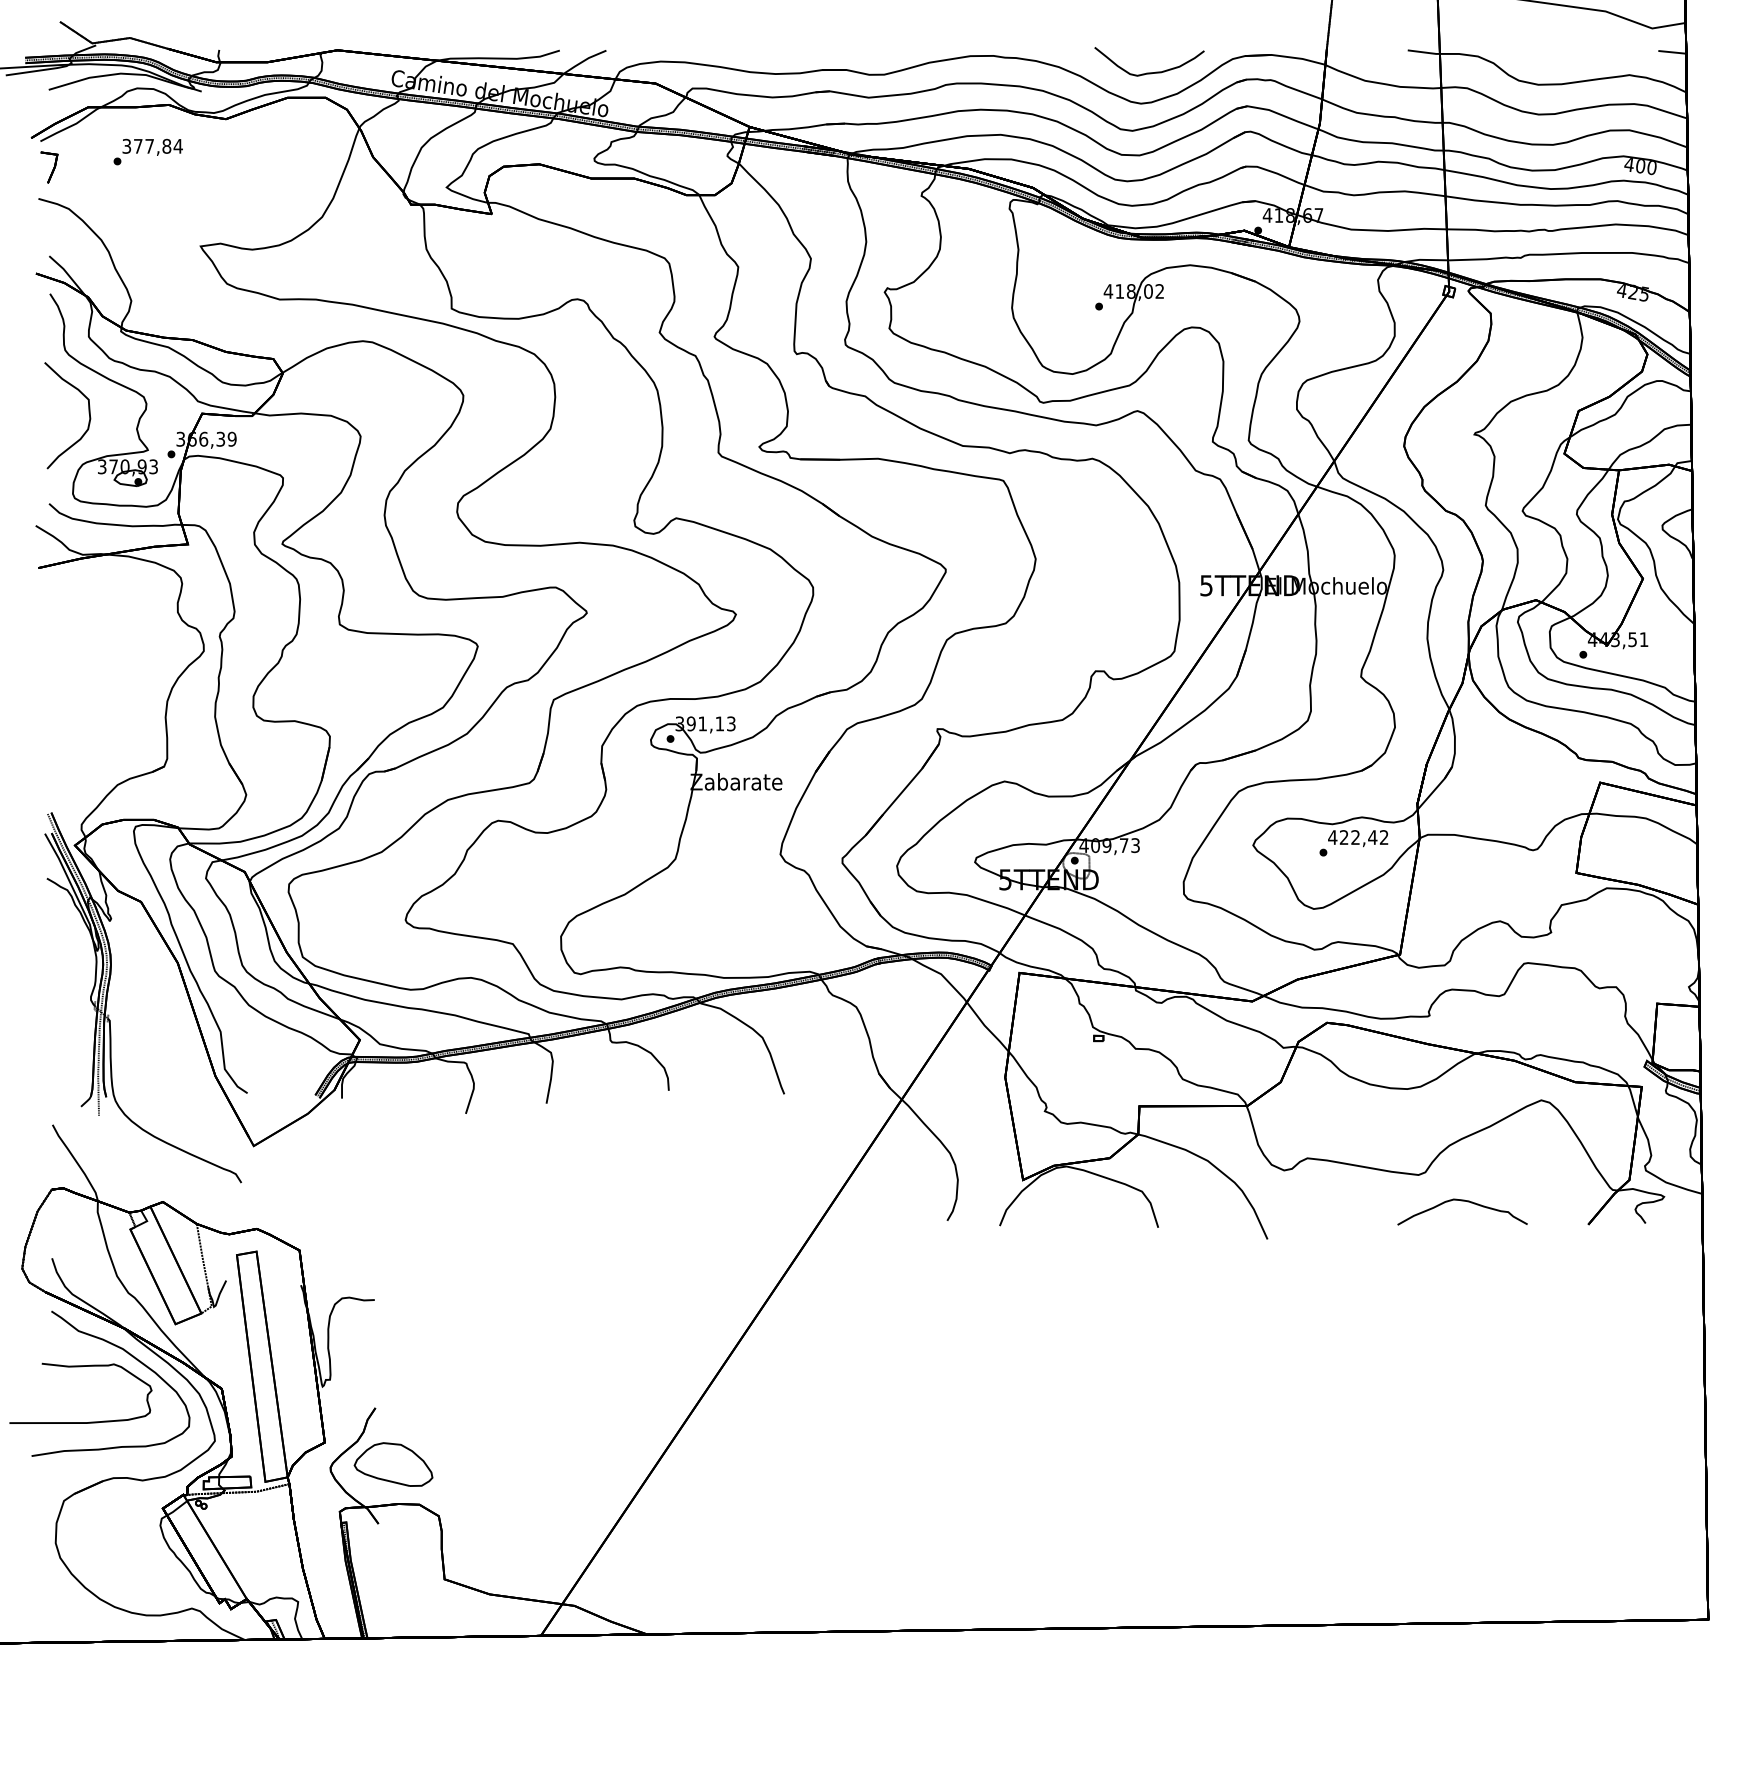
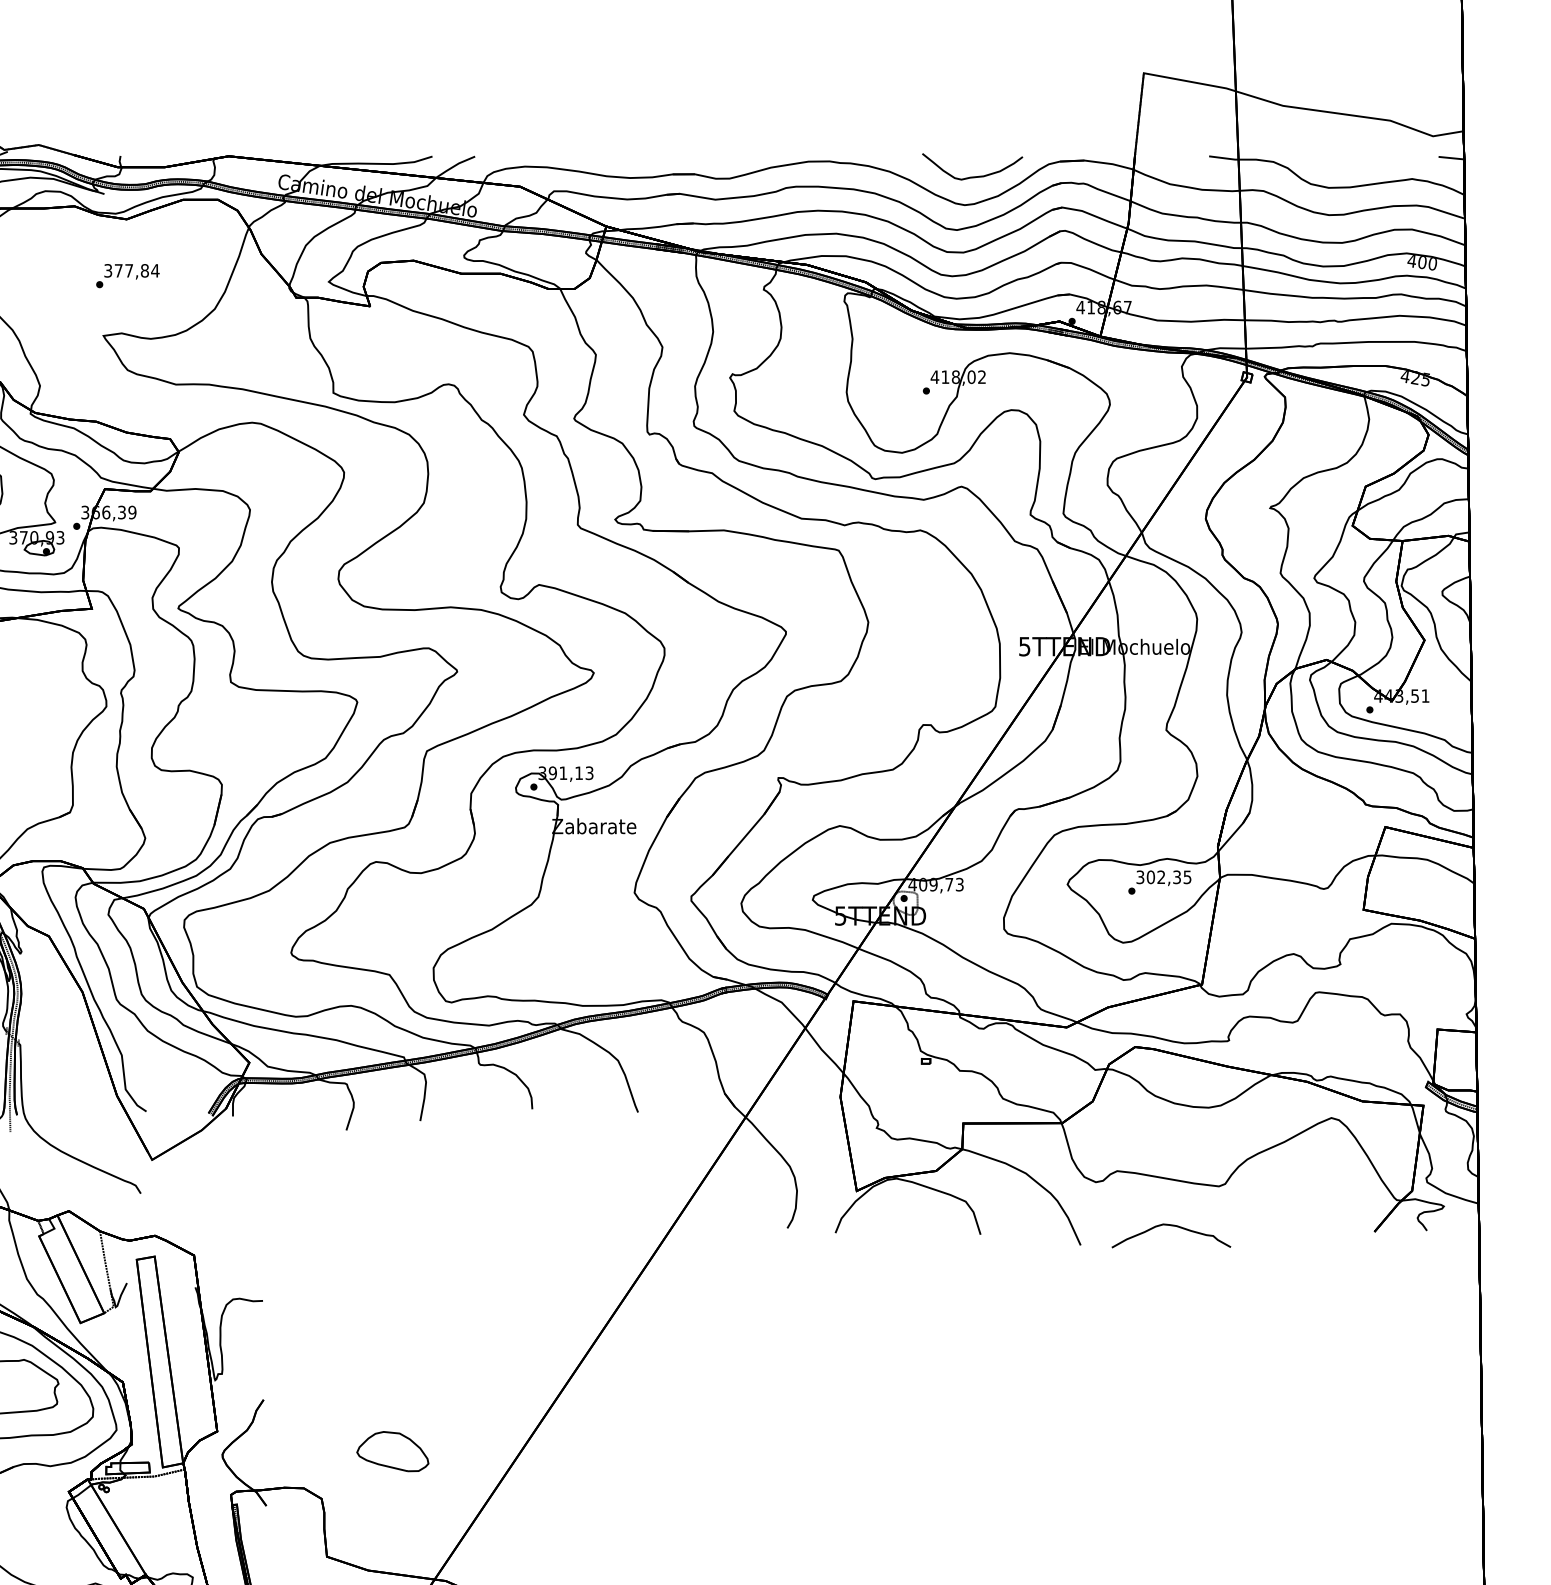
text: (147, 151) -> (127, 275), moved
text: (1358, 837) -> (1163, 877), 422,42 -> 302,35
curve: (1462, 1201) -> (1171, 1226), moved
part: (393, 1464) -> (392, 1451), moved

